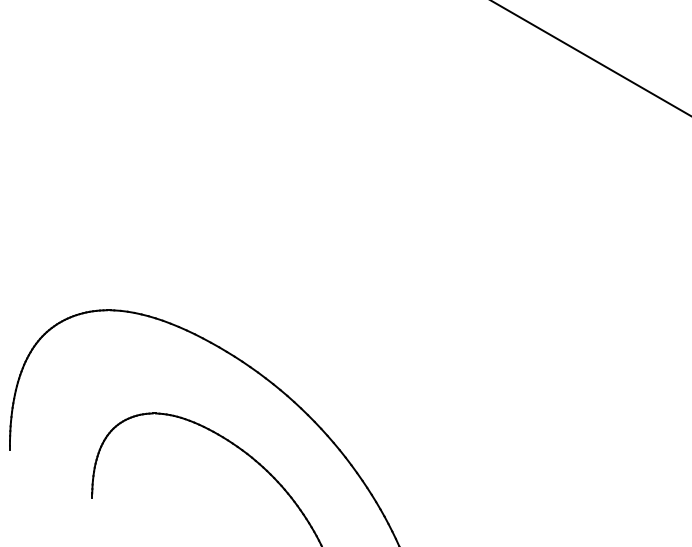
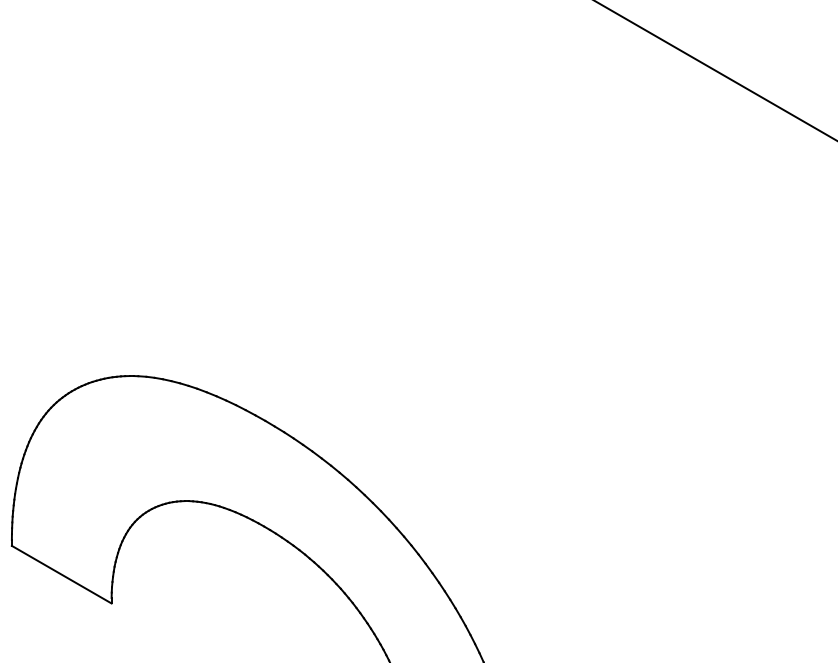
line: (50, 474) -> (61, 575), added

